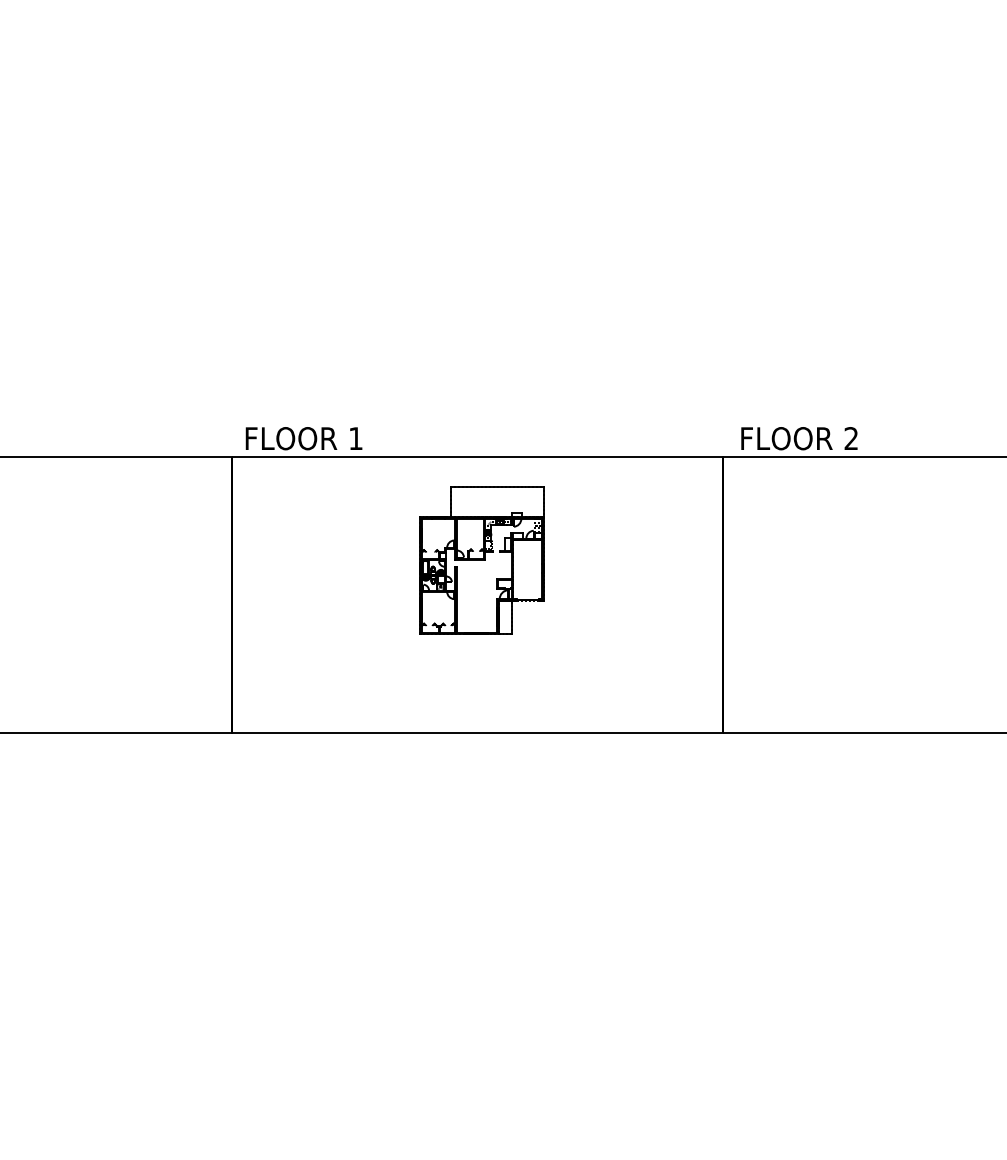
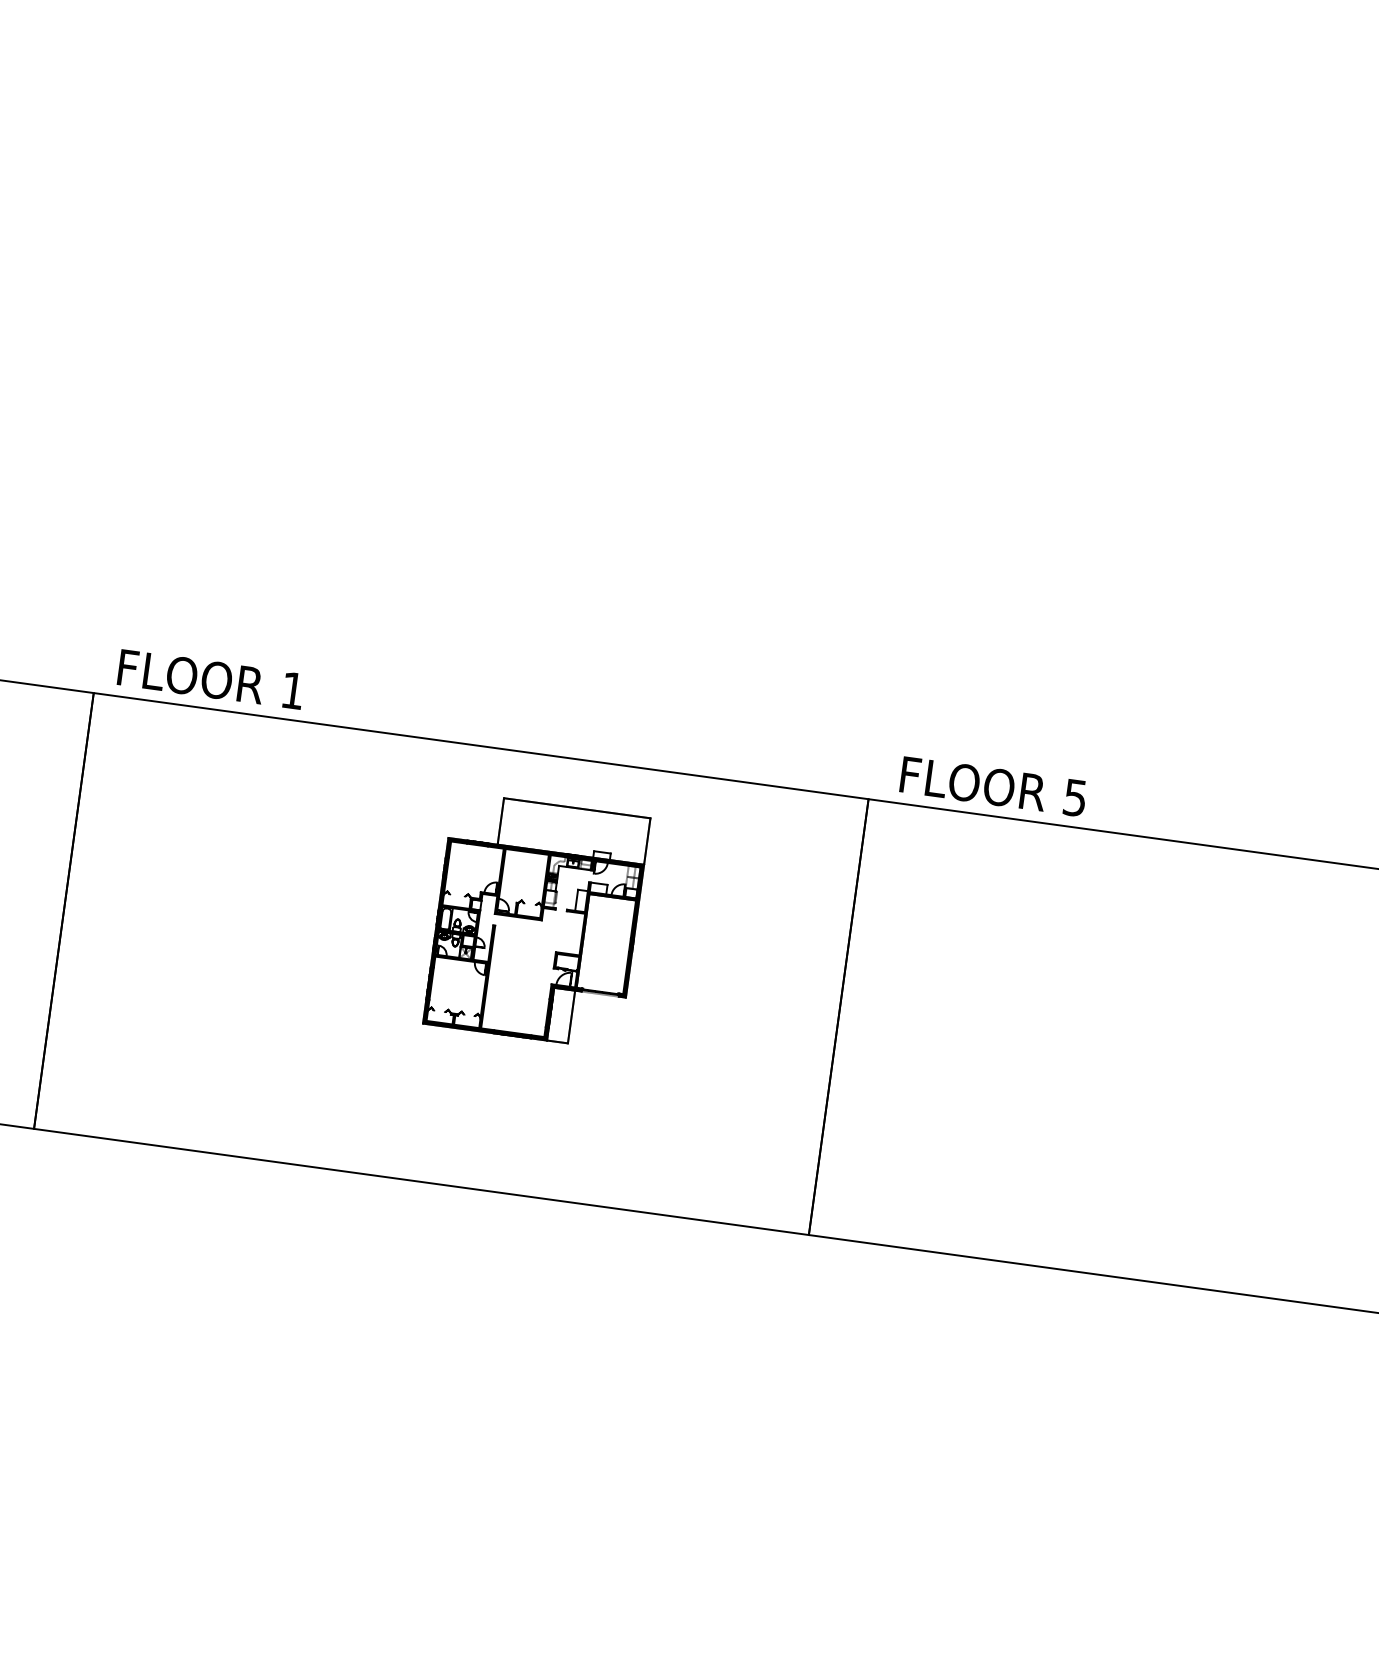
text: (850, 438) -> (1073, 797), 2 -> 5
part: (481, 560) -> (535, 920), moved

